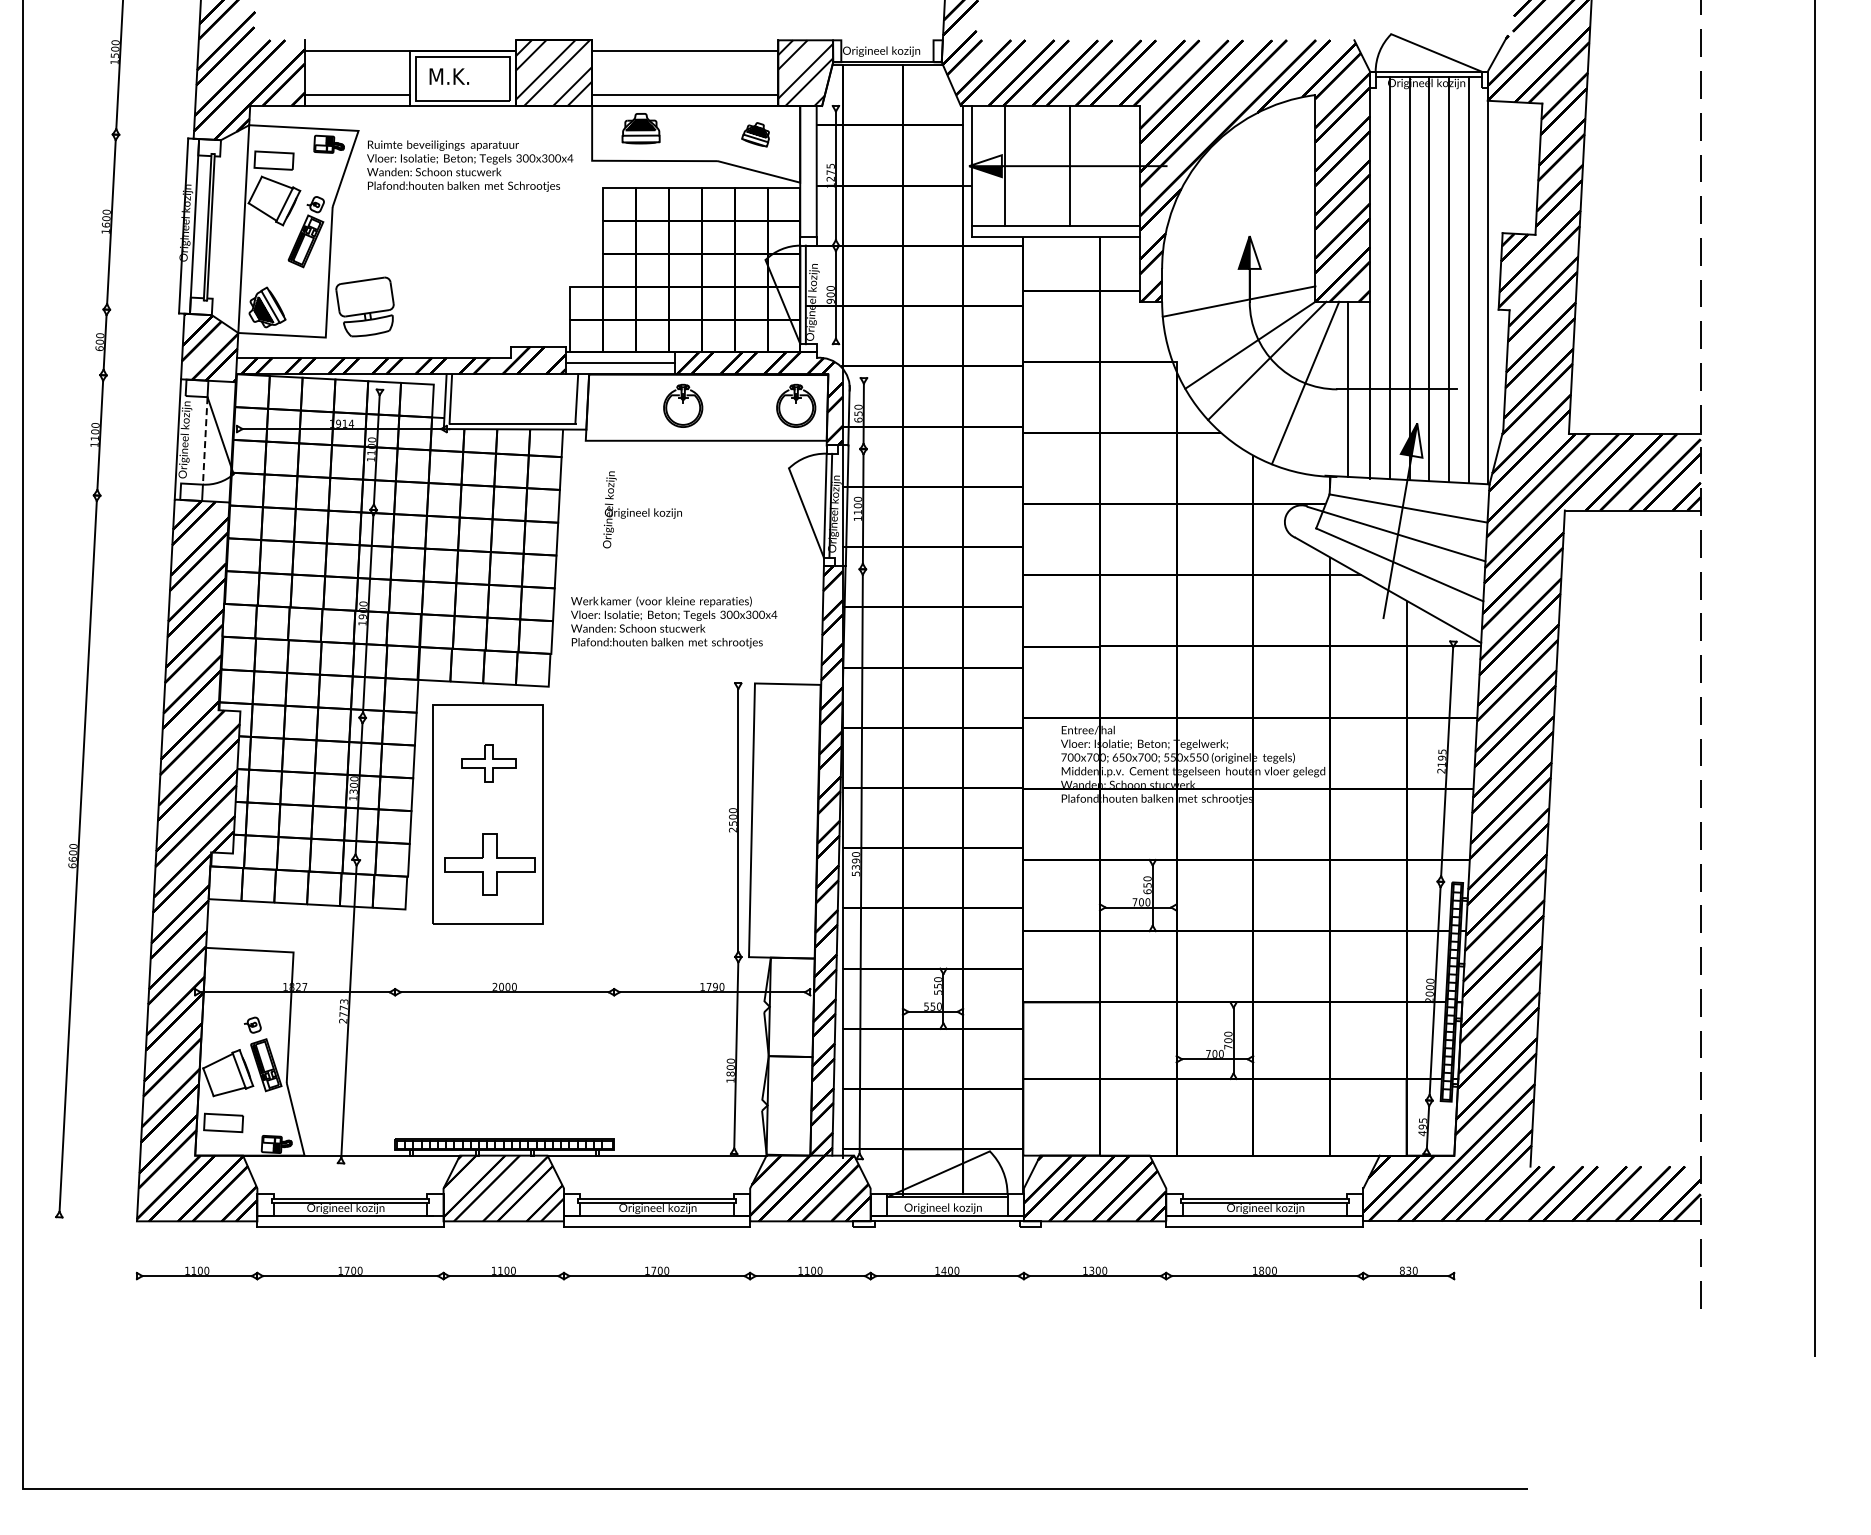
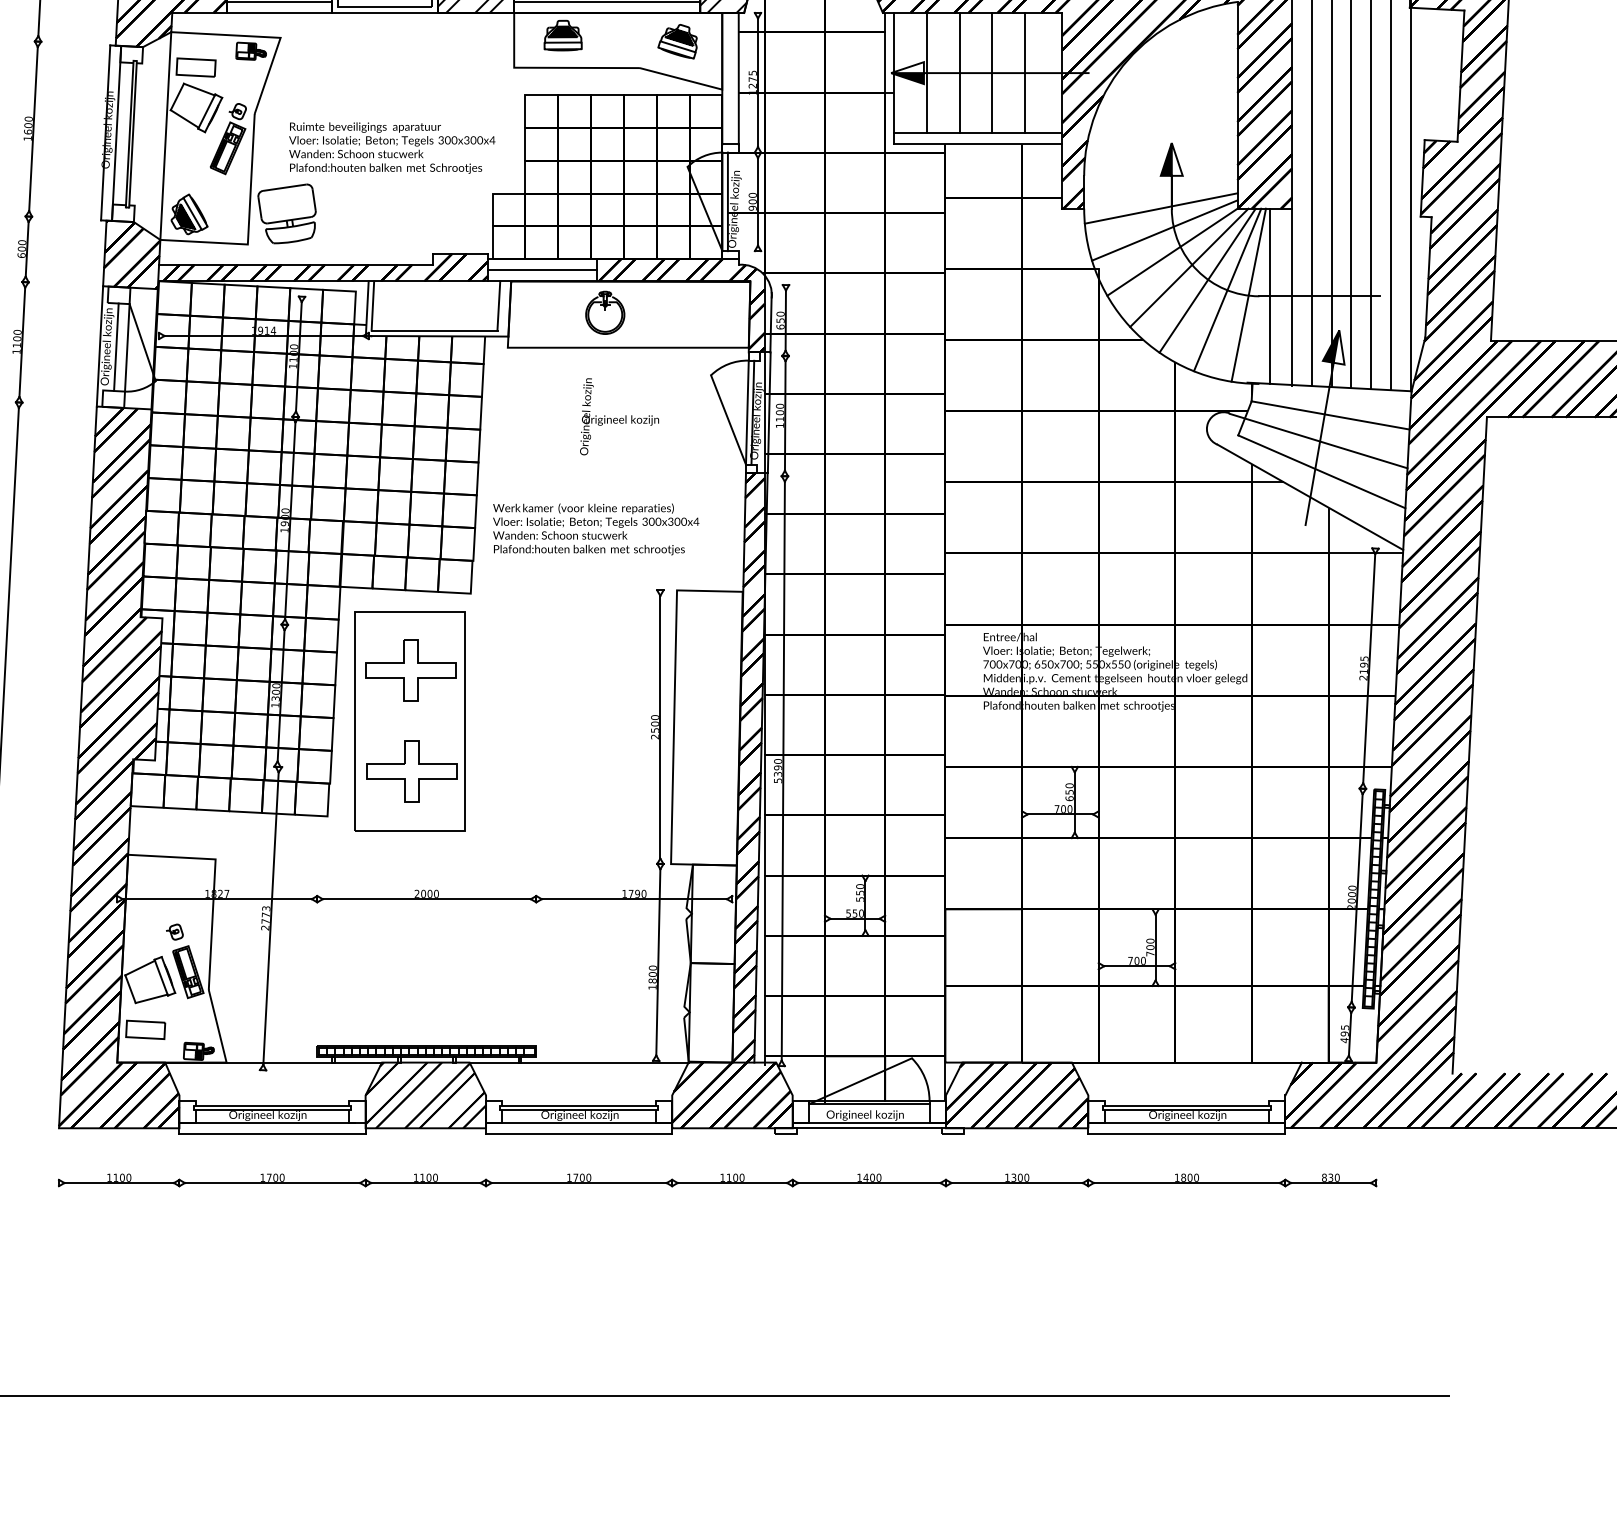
part: (755, 134) -> (677, 41), size x1.43
text: (470, 165) -> (392, 147), moved
line: (1037, 165) -> (959, 72), added
line: (1103, 165) -> (1025, 72), added
line: (1242, 323) -> (1164, 230), added
line: (1285, 373) -> (1207, 280), added
line: (1326, 387) -> (1248, 294), added
part: (796, 405) -> (718, 312), removed
line: (194, 440) -> (116, 347), added
line: (205, 440) -> (127, 347), dashed -> solid
text: (642, 509) -> (619, 416), moved
part: (488, 763) -> (410, 670), size x1.67

